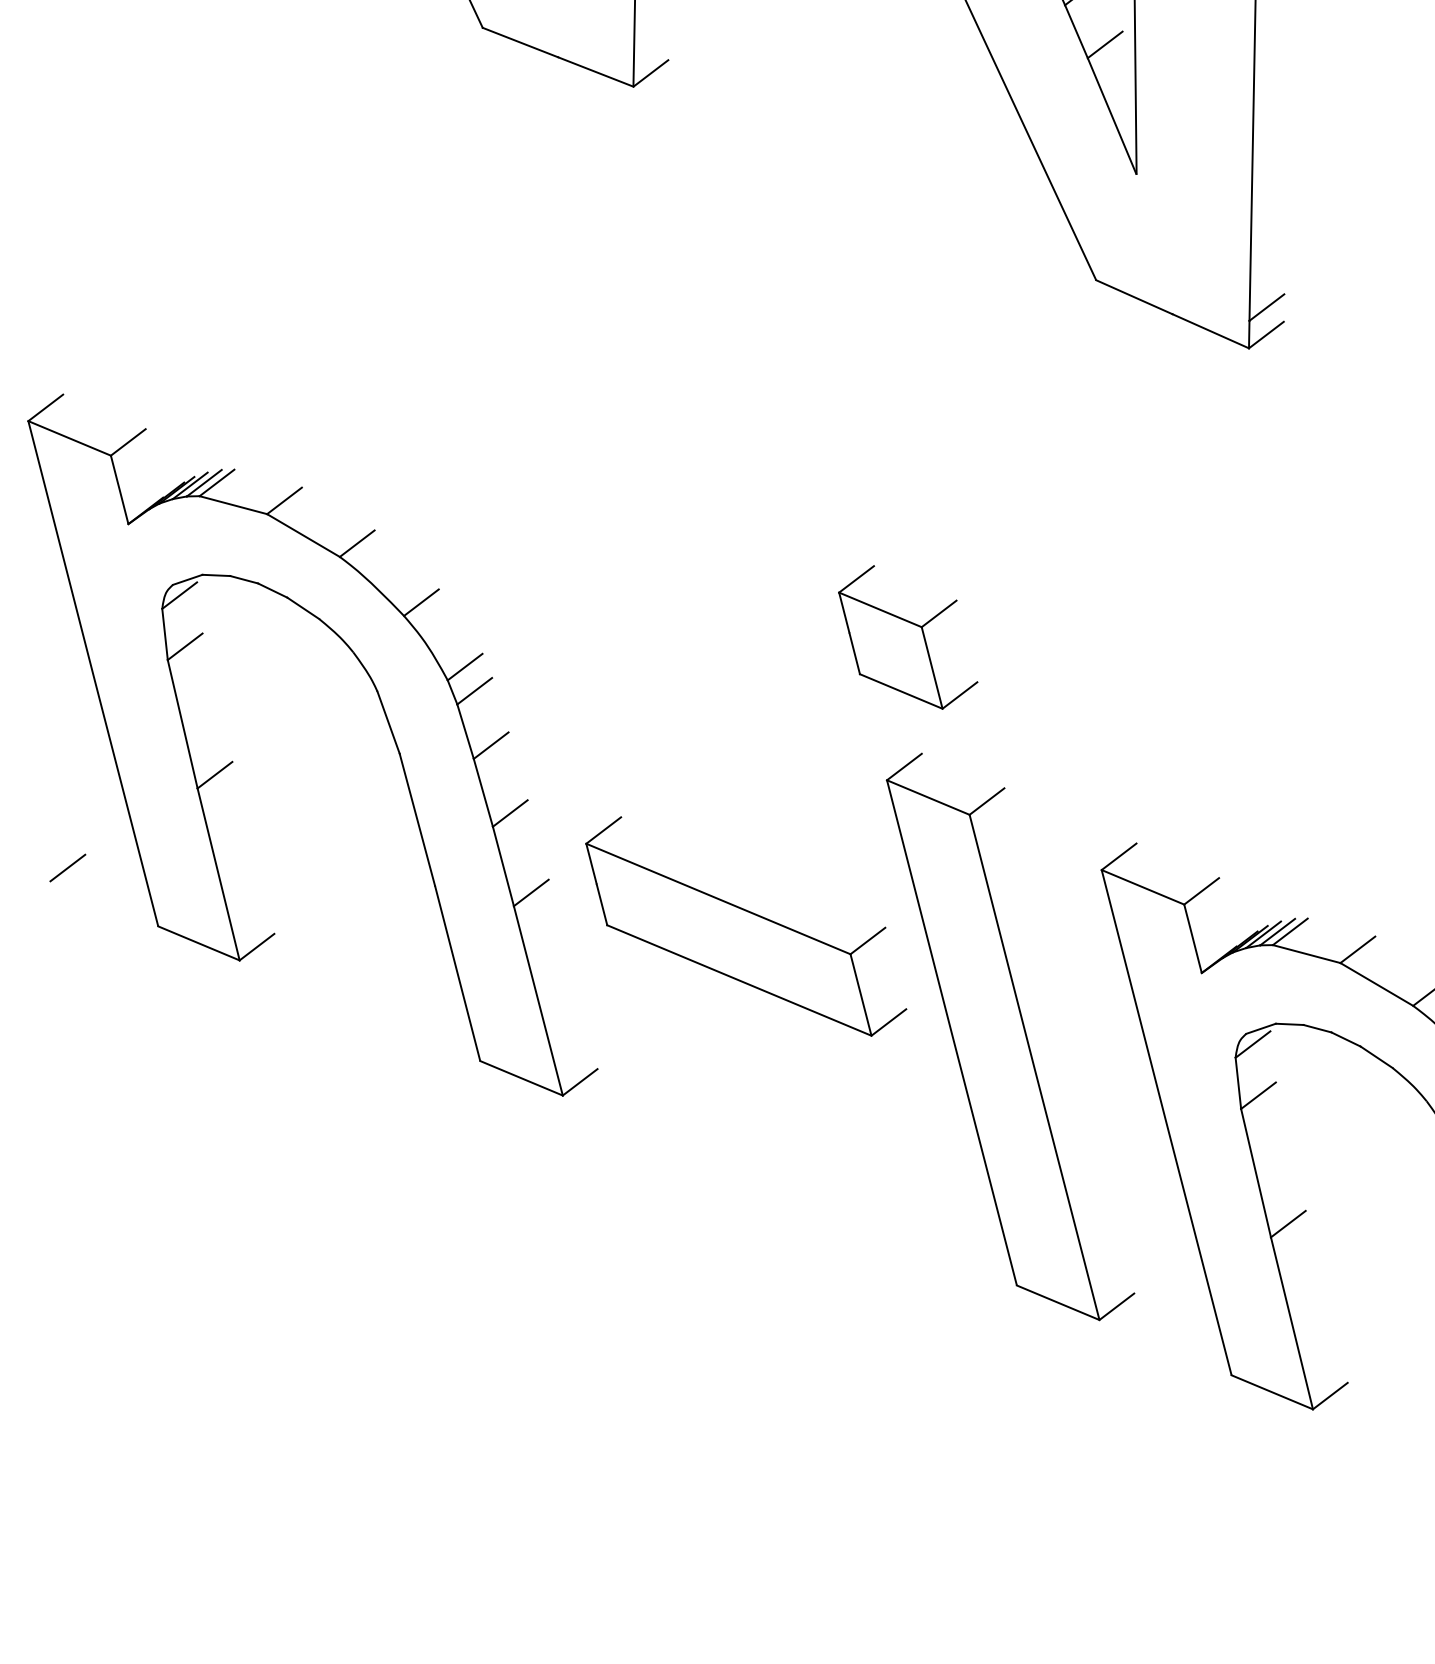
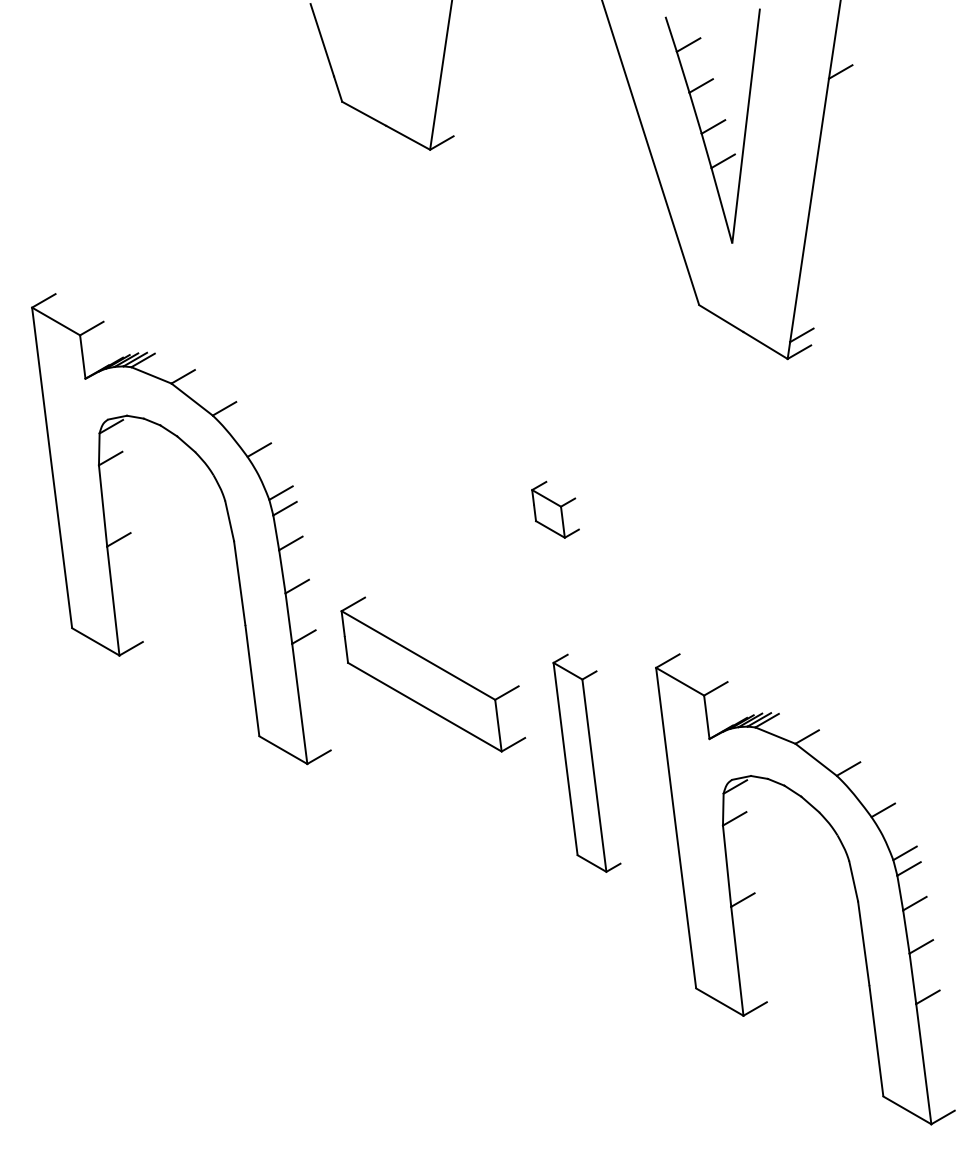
part: (908, 637) -> (555, 509), size x0.6
line: (66, 868) -> (20, 585), removed
part: (1009, 1037) -> (586, 763), size x0.6

